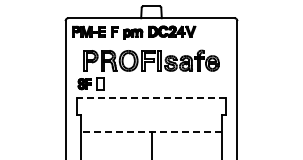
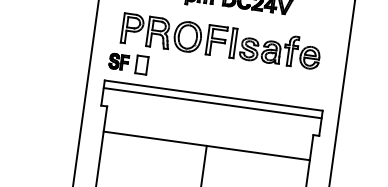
line: (150, 97) -> (212, 94), dashed -> solid
line: (151, 103) -> (212, 103), added
line: (150, 132) -> (205, 146), dashed -> solid

